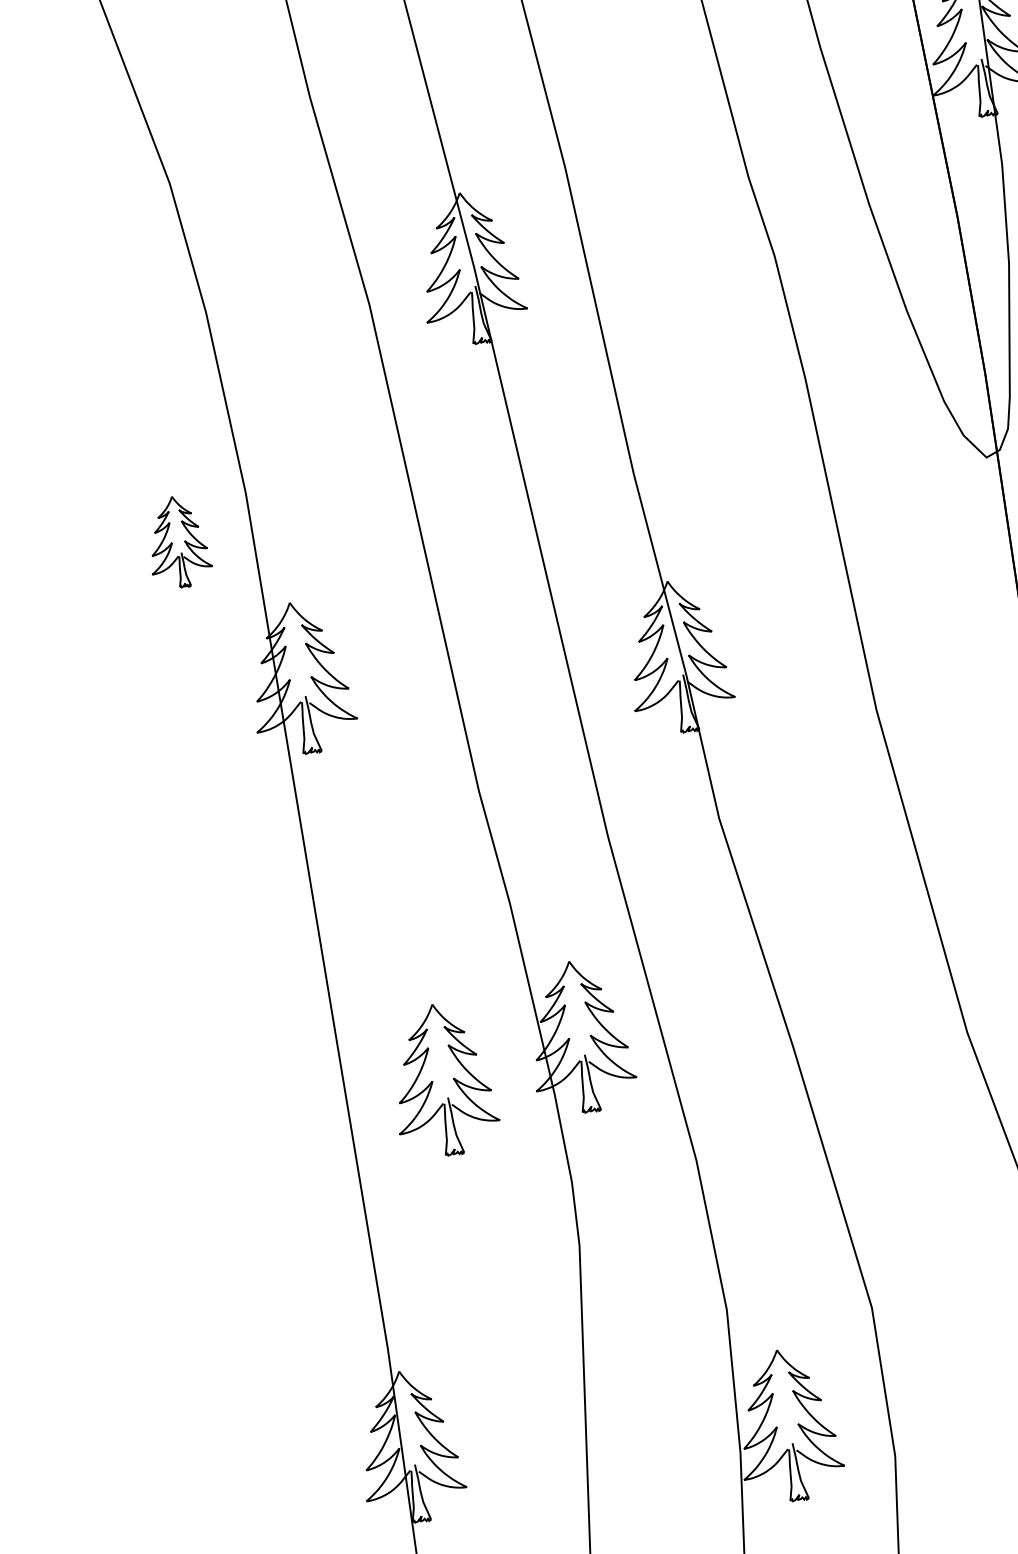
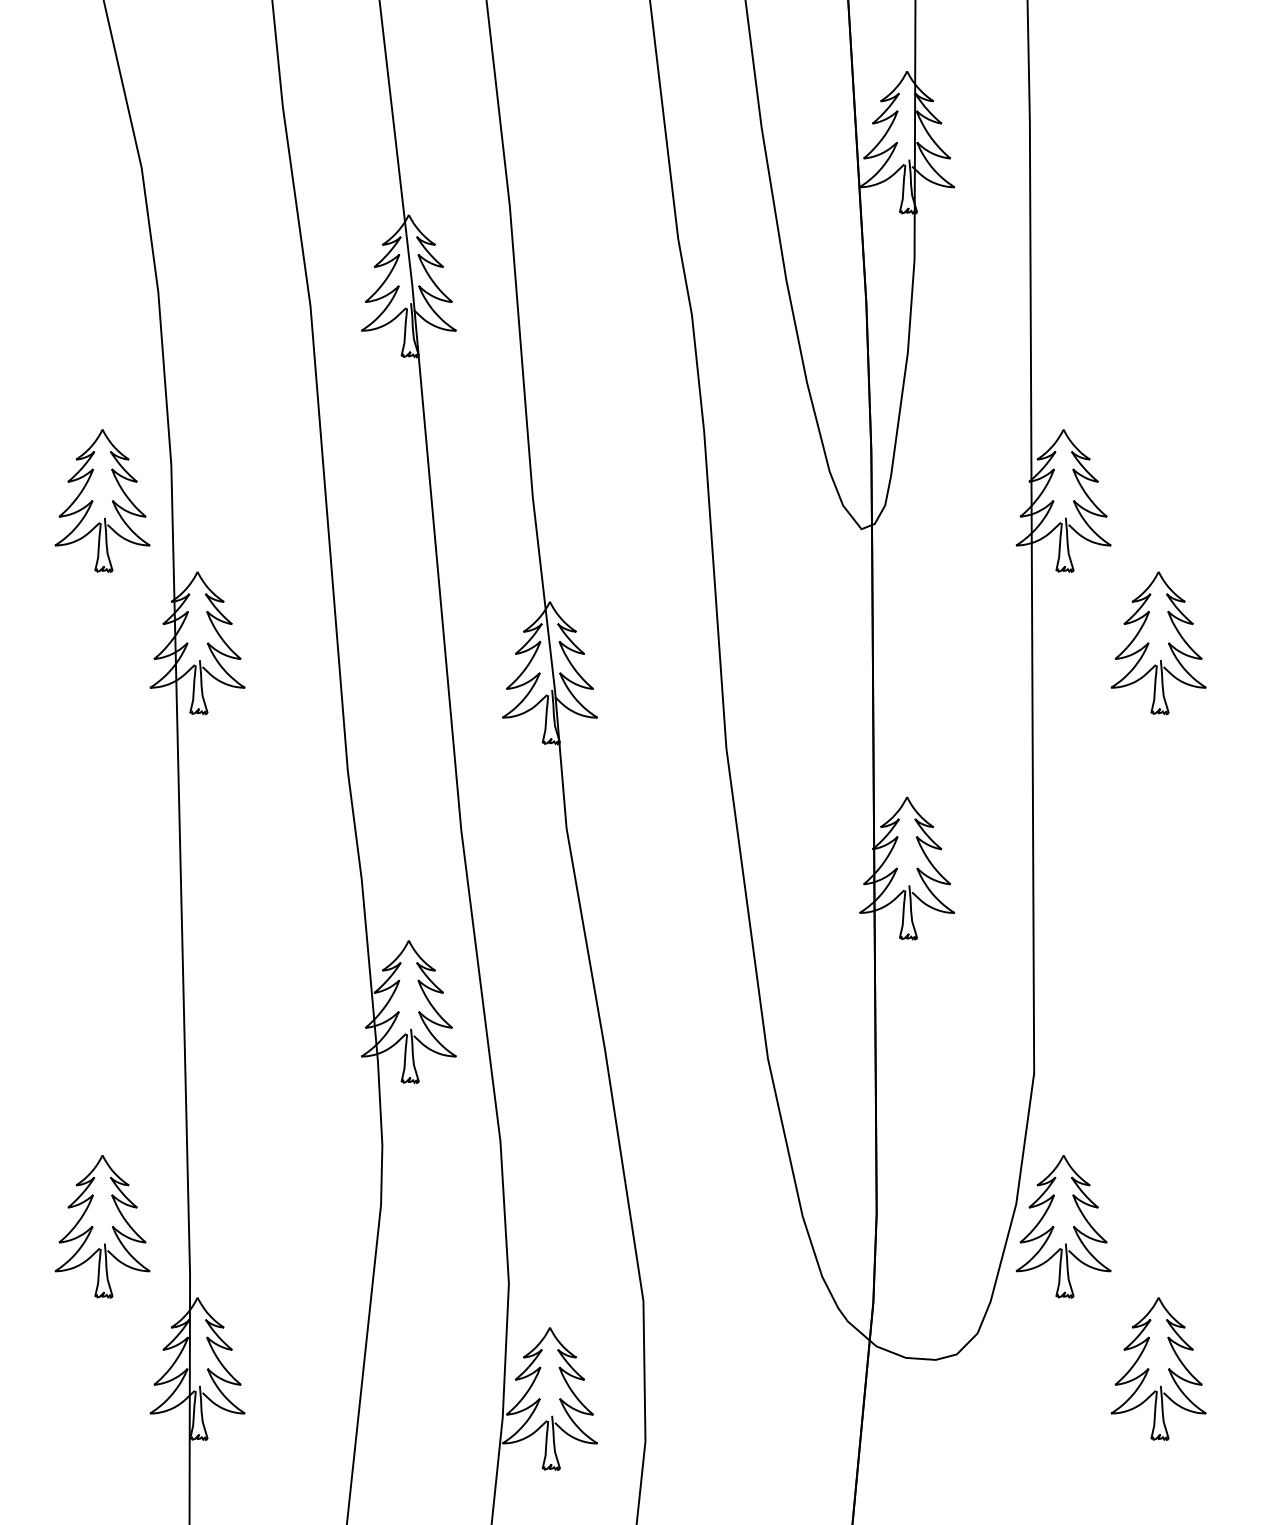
part: (178, 541) -> (102, 500), size x1.67
part: (442, 1079) -> (102, 1226), moved

